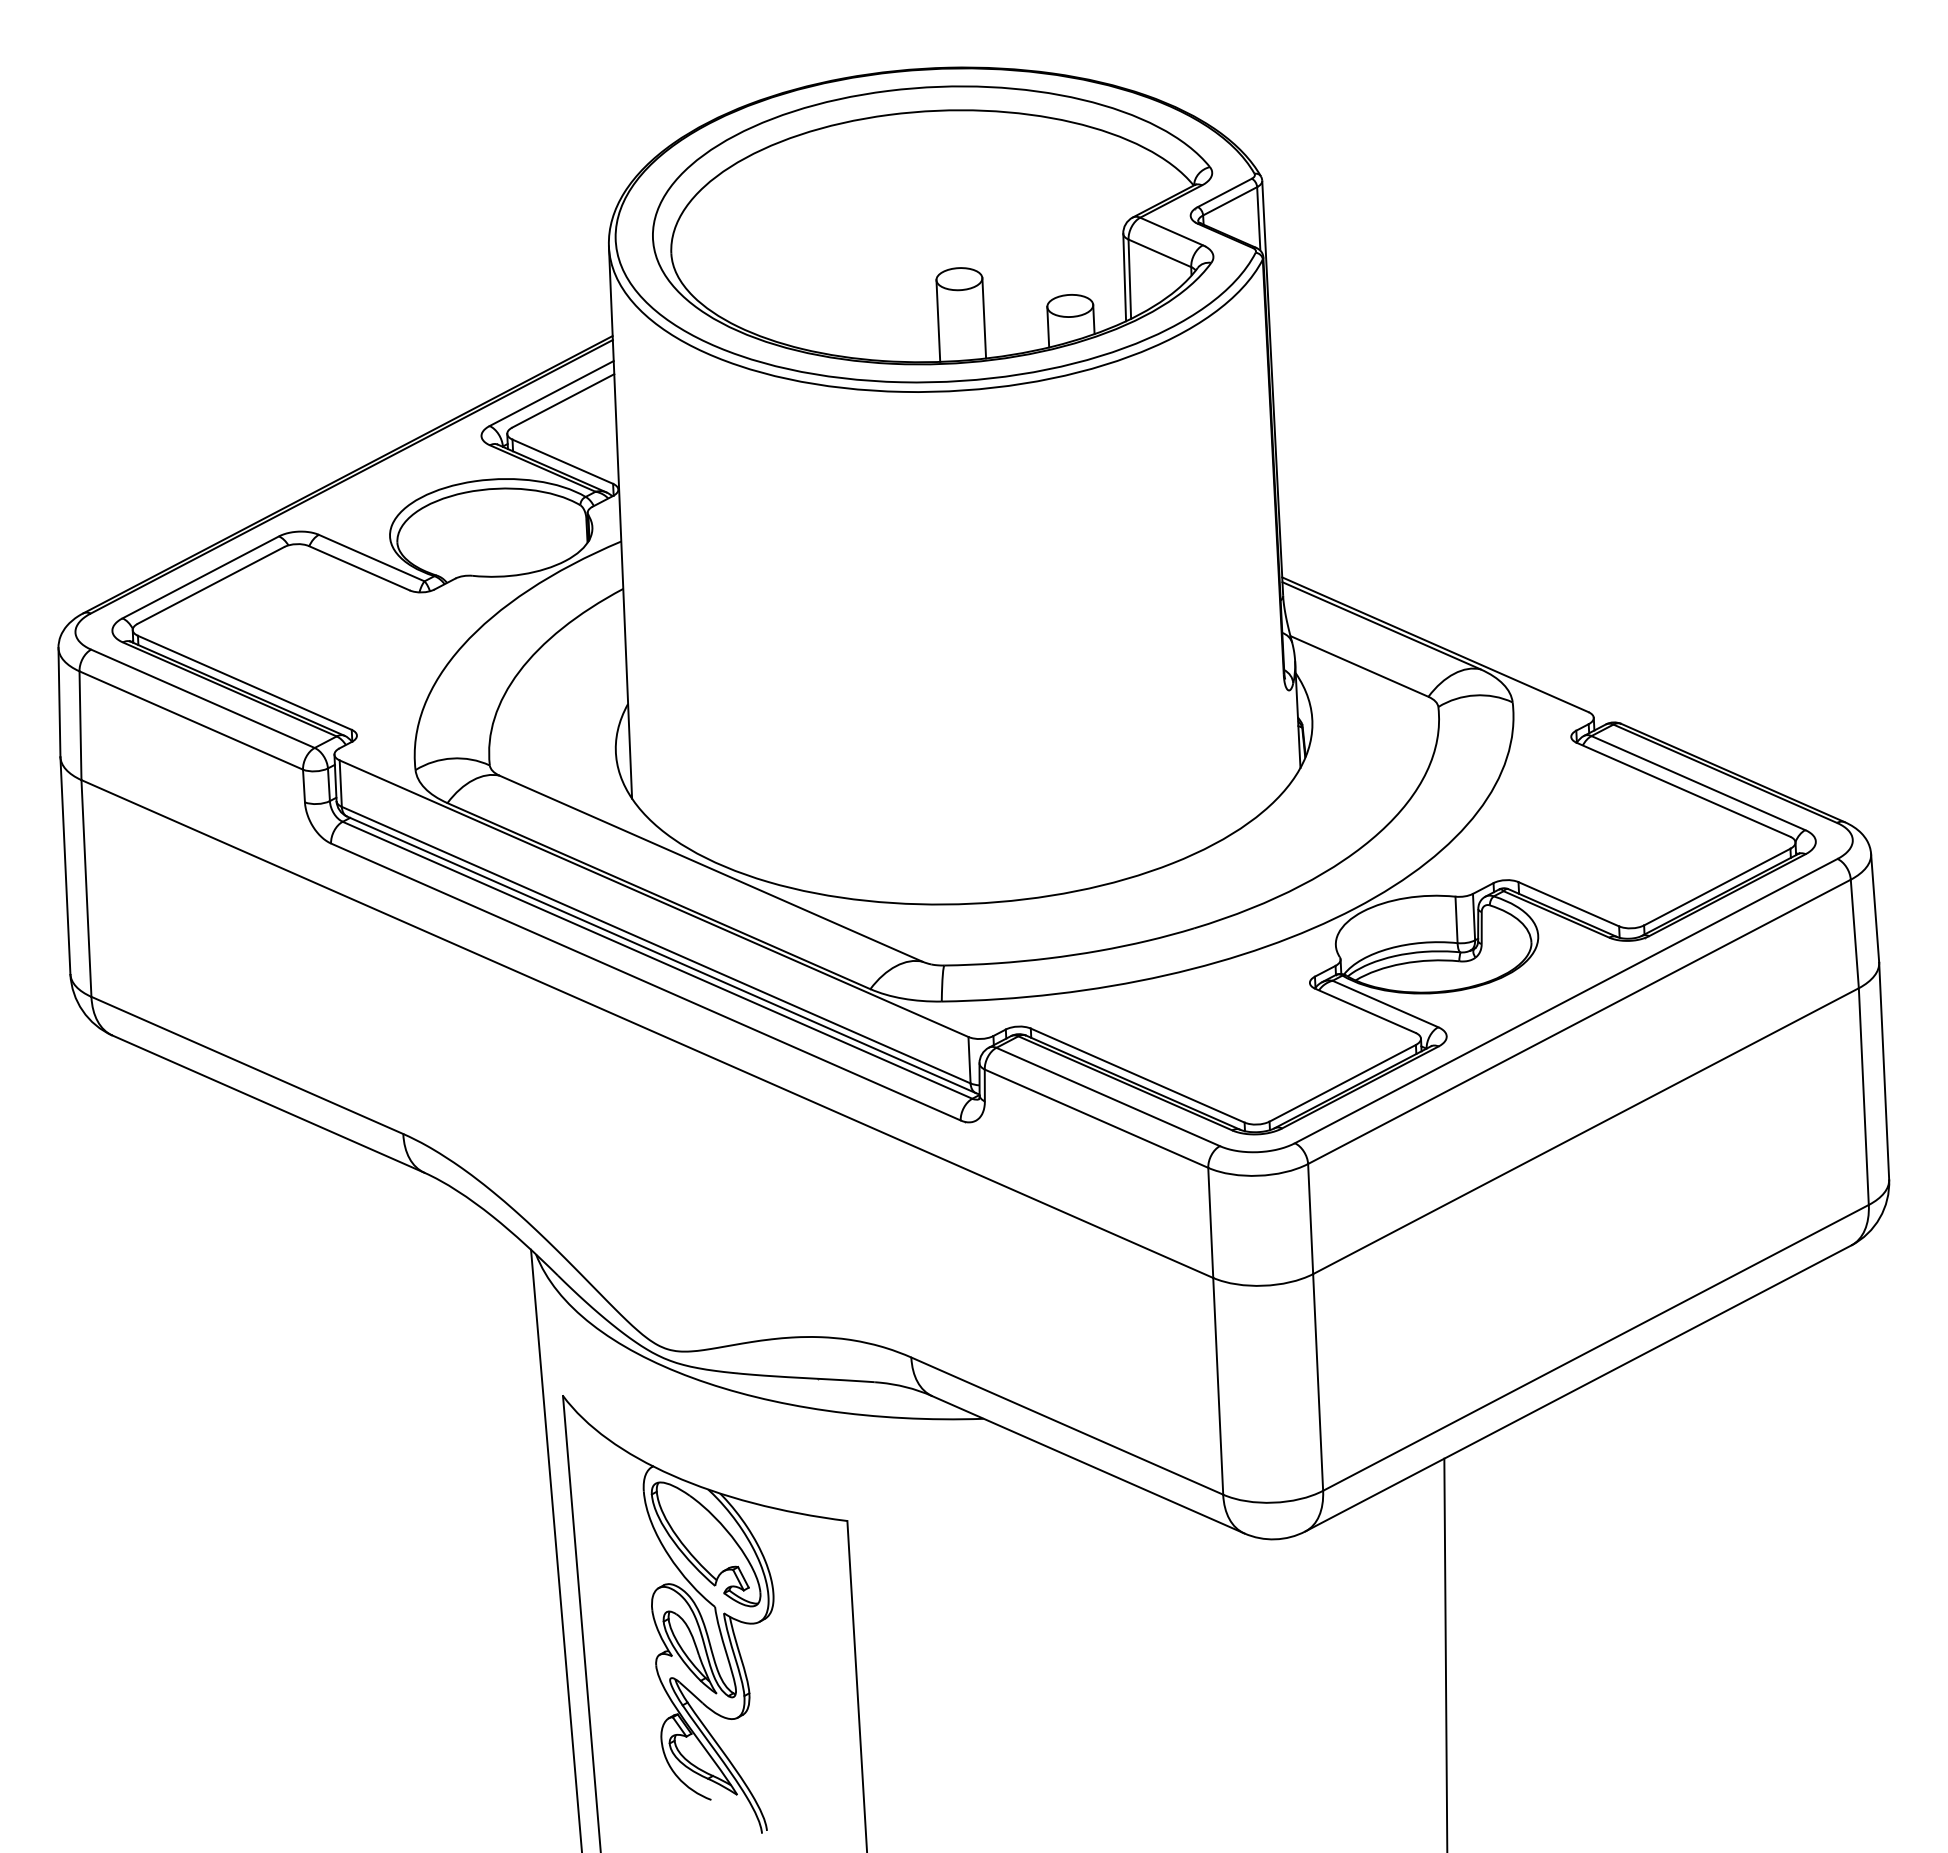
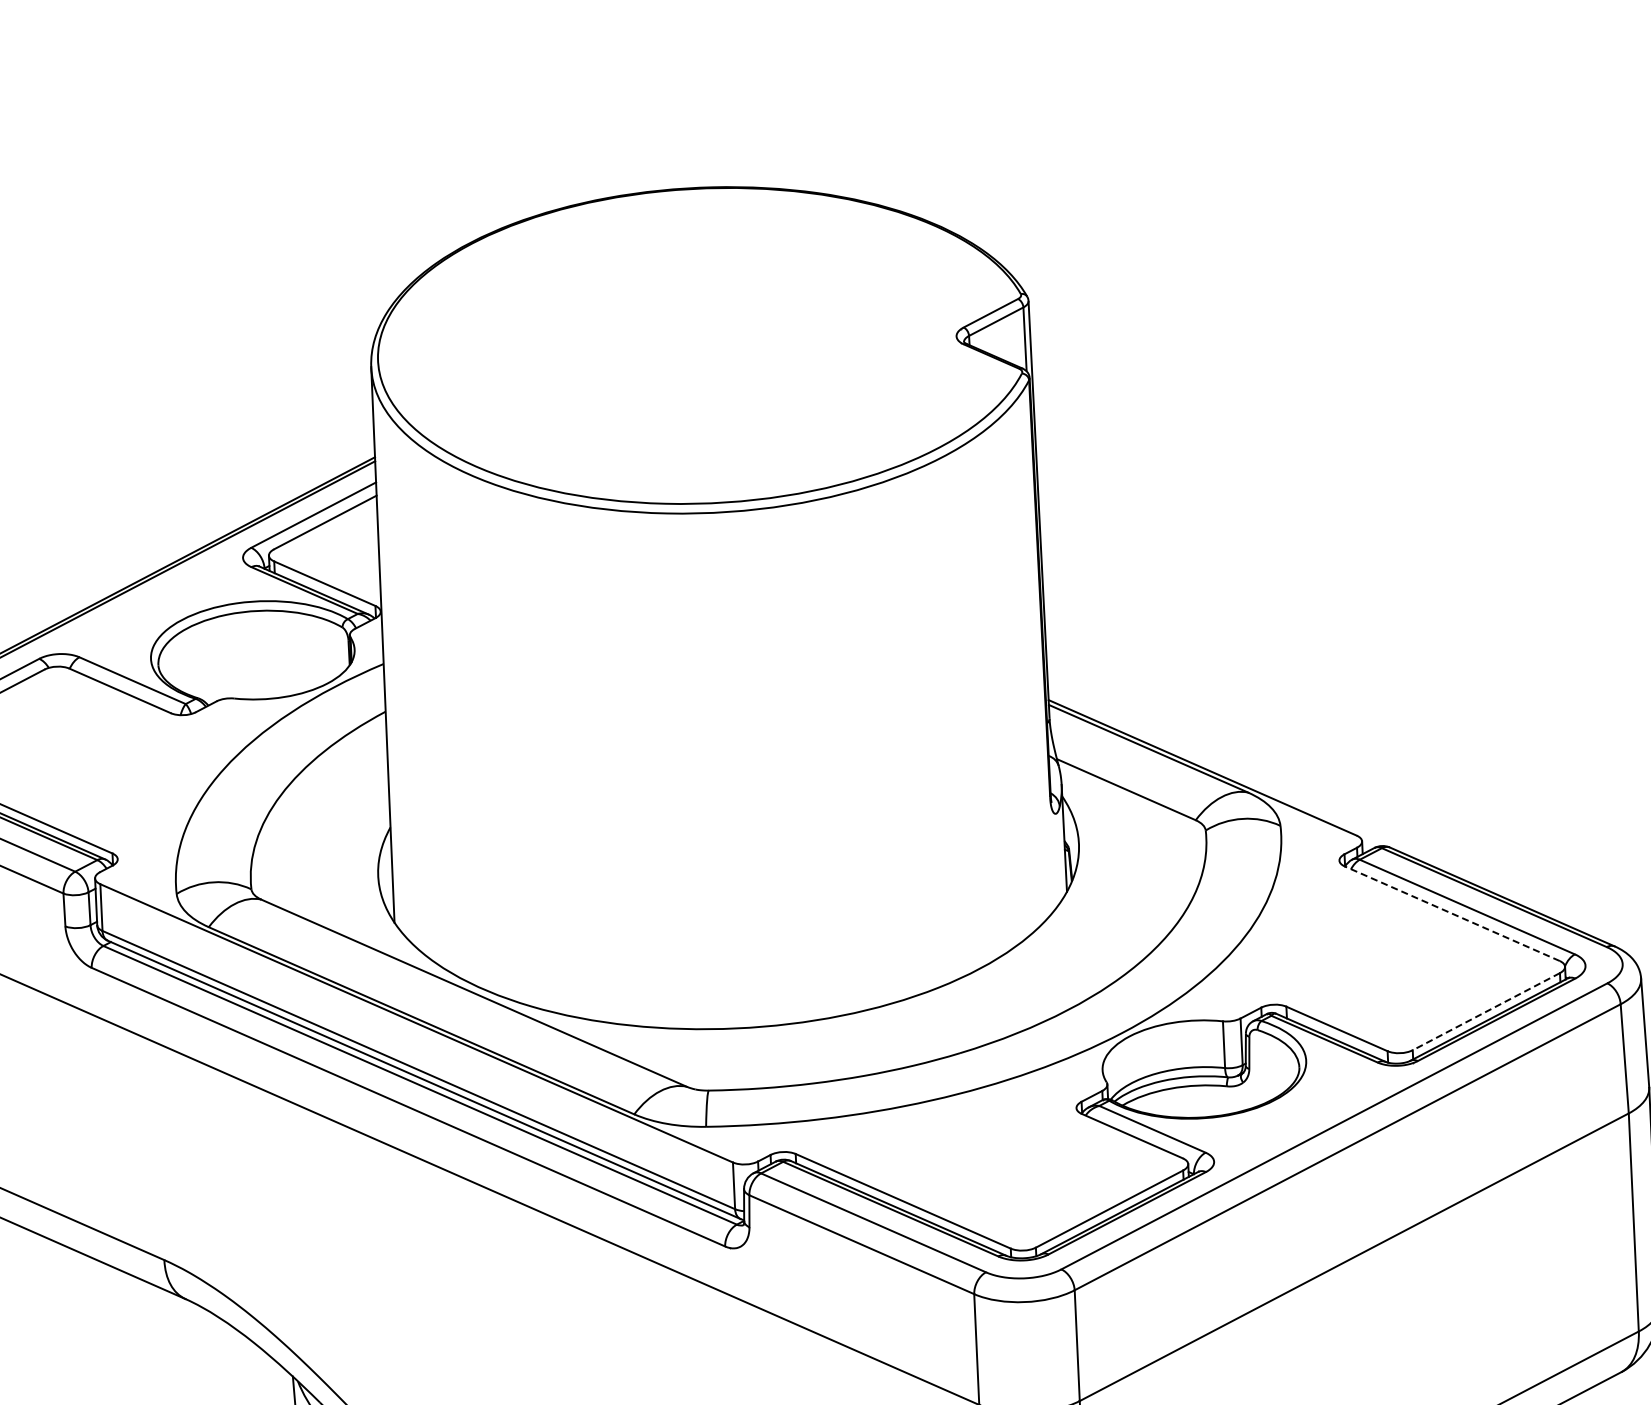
part: (933, 225) -> (697, 346), removed
line: (1683, 789) -> (1452, 913), solid -> dashed
line: (1717, 887) -> (1486, 1012), solid -> dashed

